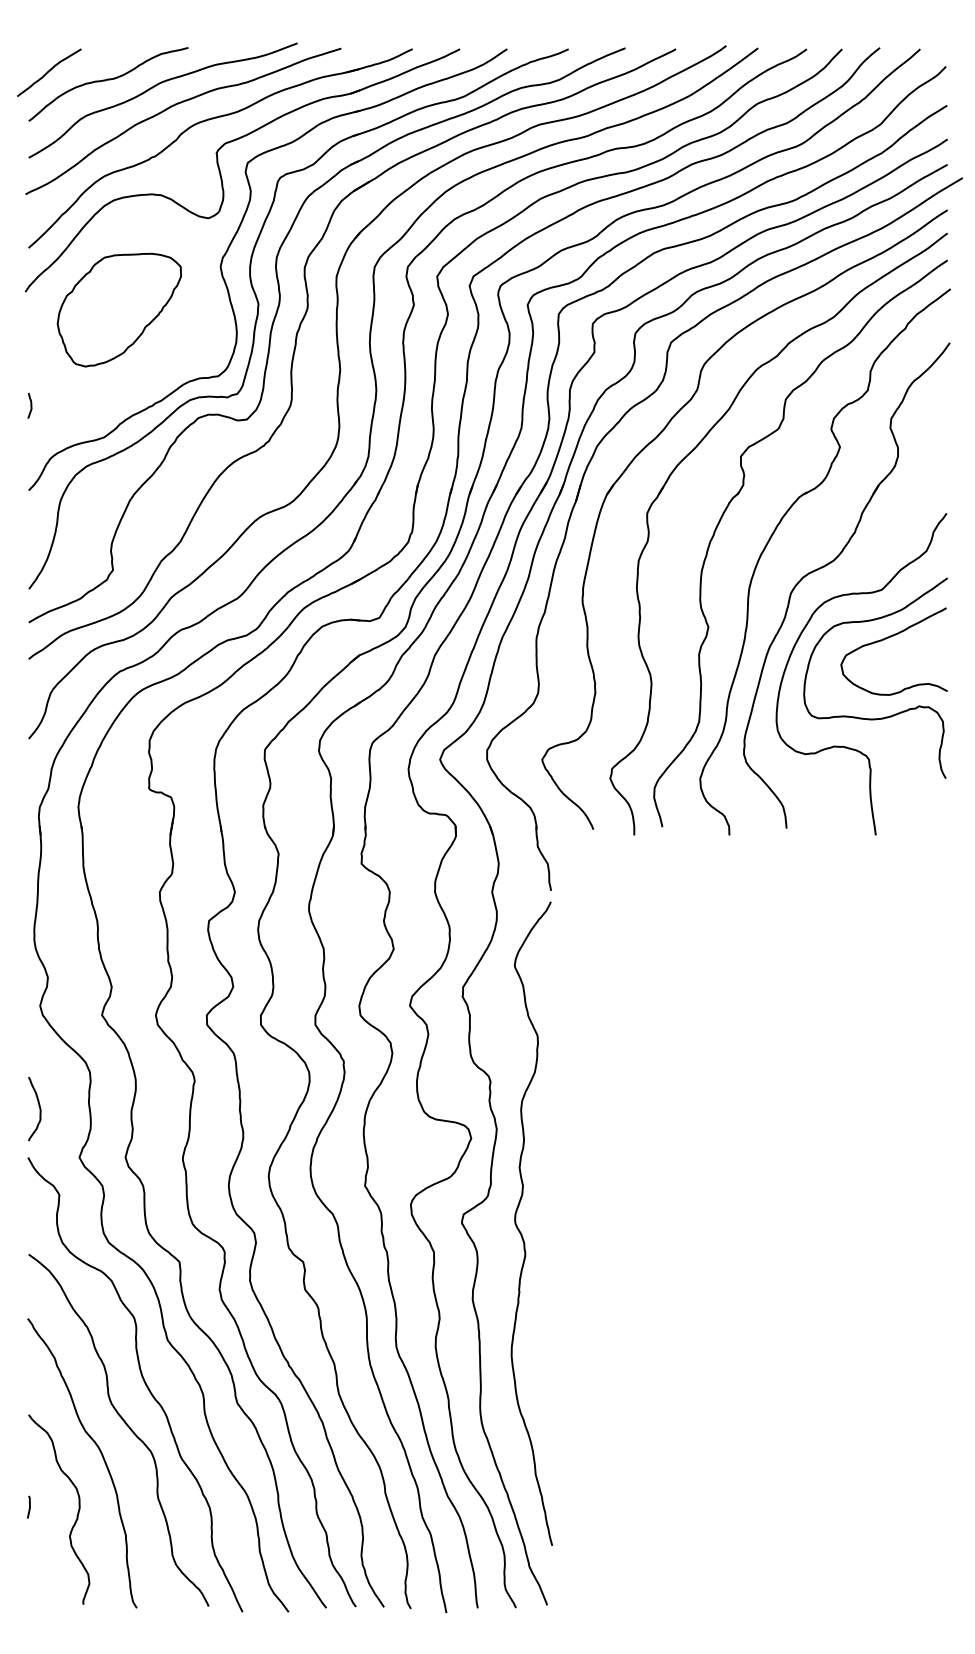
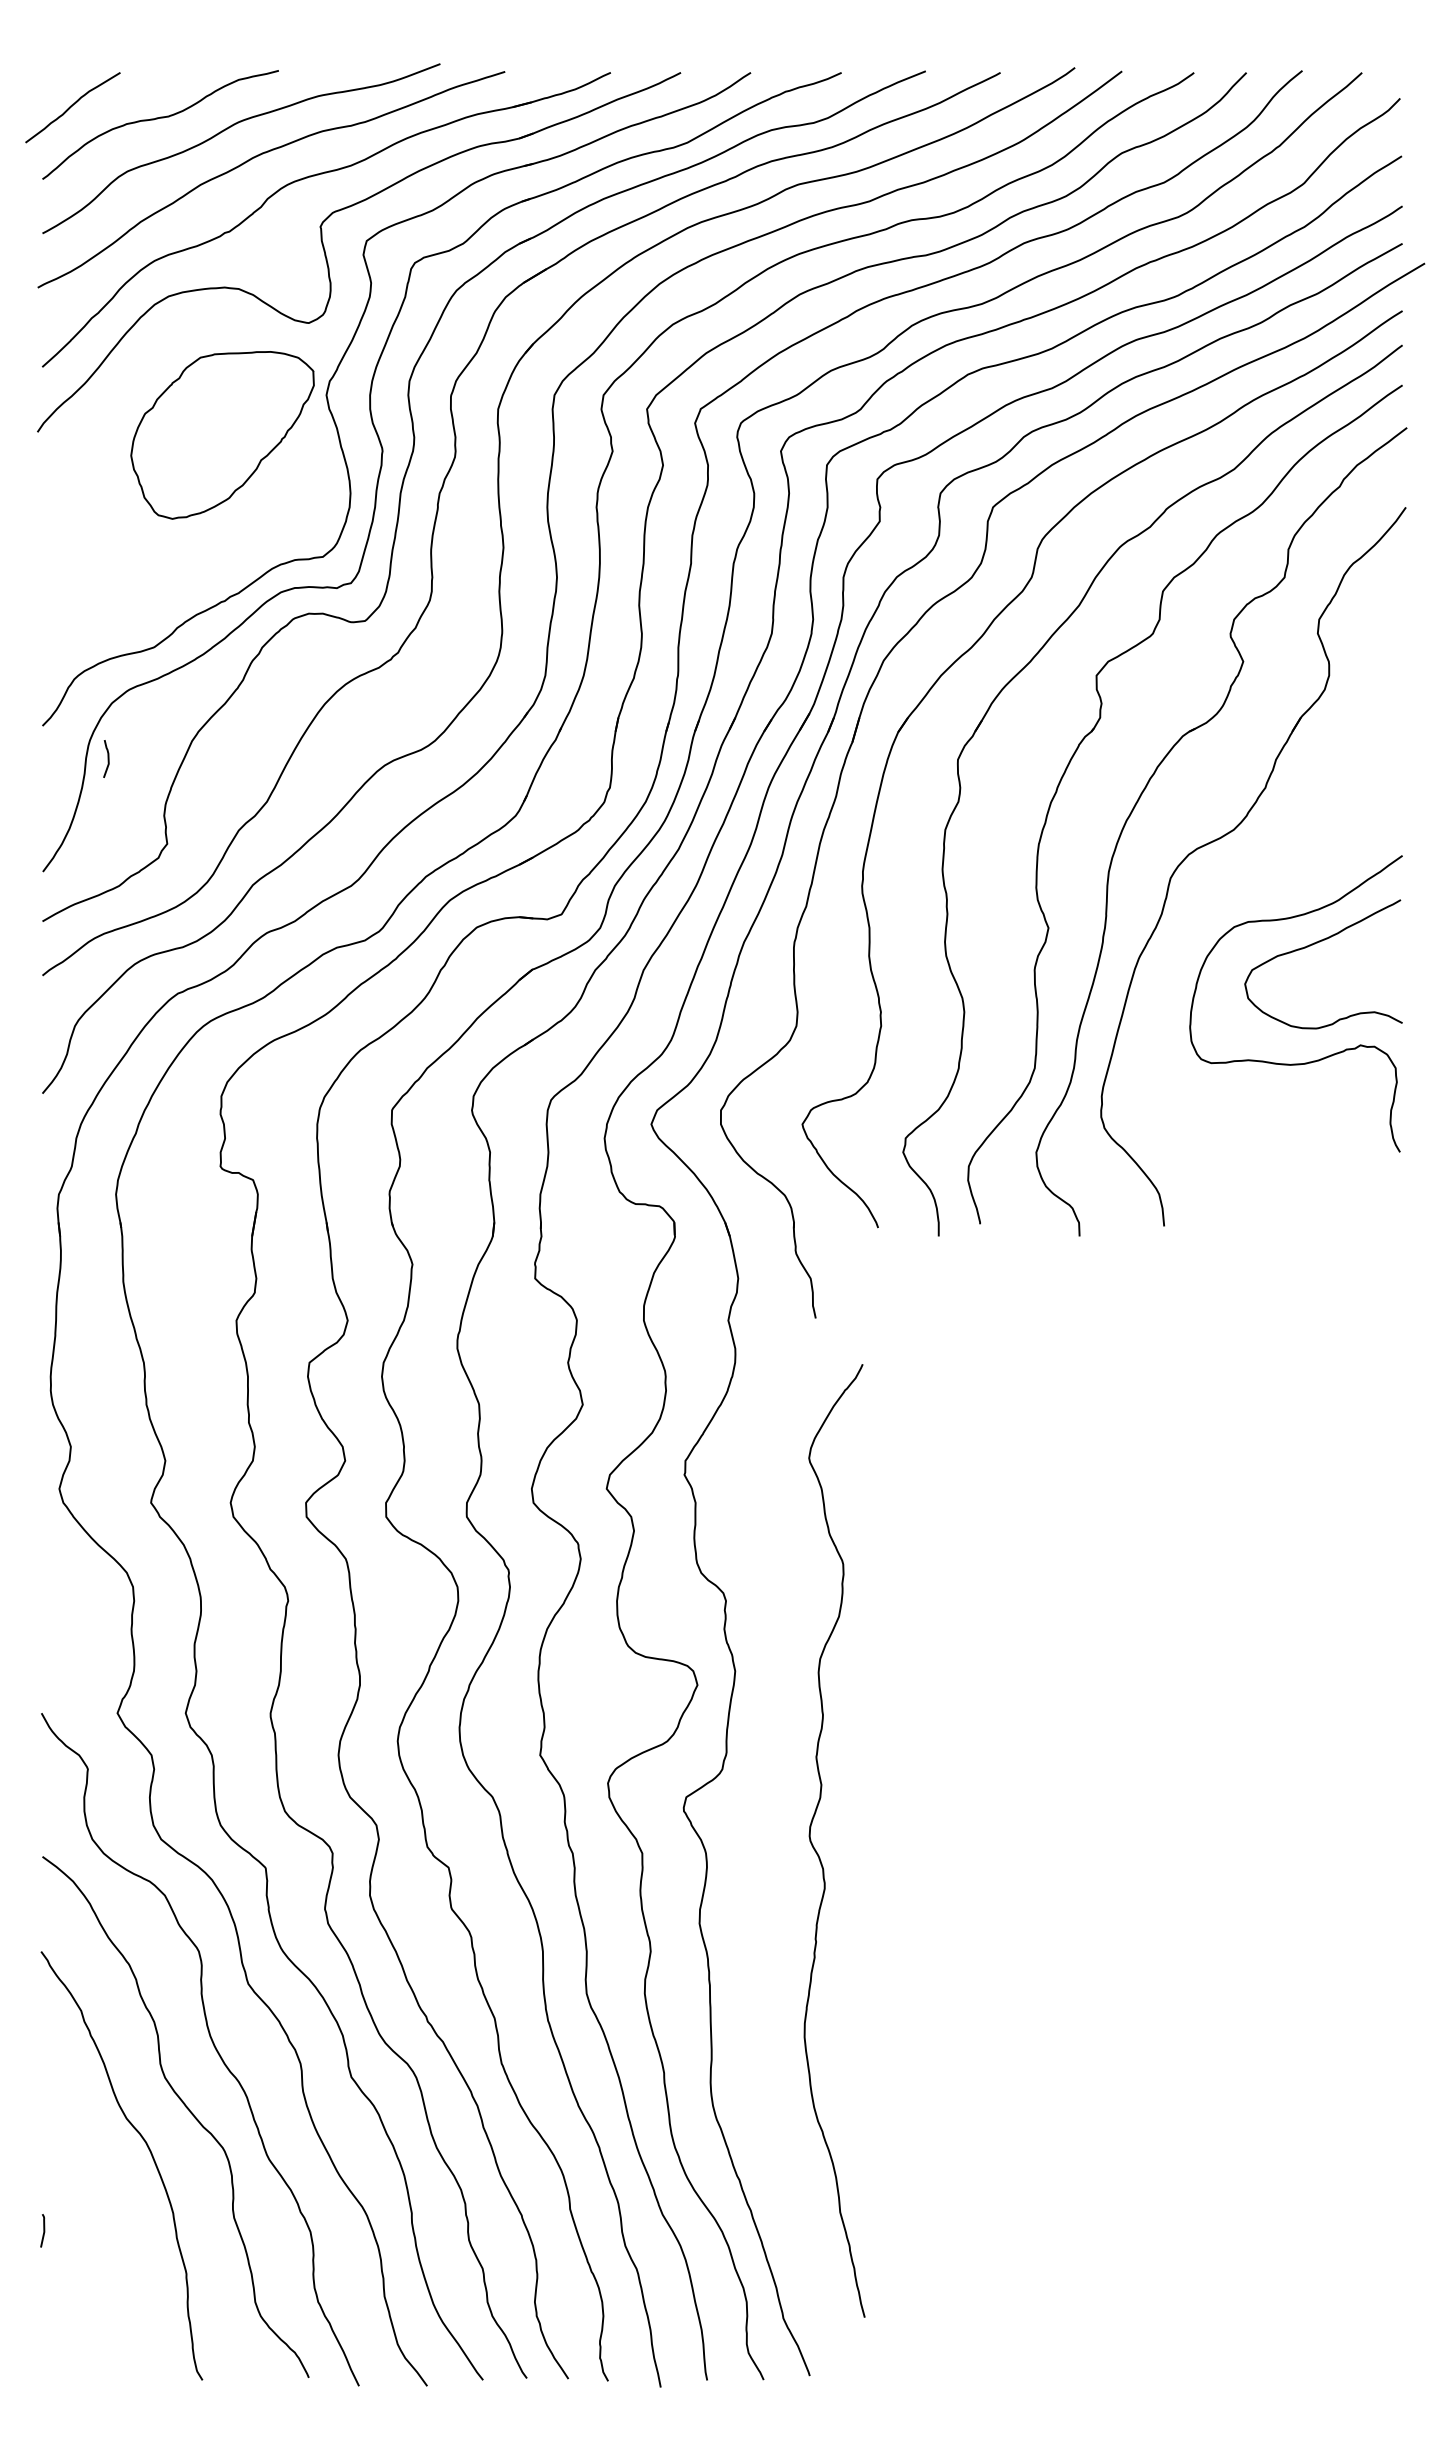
part: (118, 309) -> (221, 434), moved
curve: (30, 405) -> (107, 758), moved
curve: (800, 637) -> (1184, 943), removed
curve: (38, 1106) -> (56, 1637), removed
curve: (520, 1230) -> (817, 1850), moved
curve: (76, 1515) -> (113, 2243), removed

